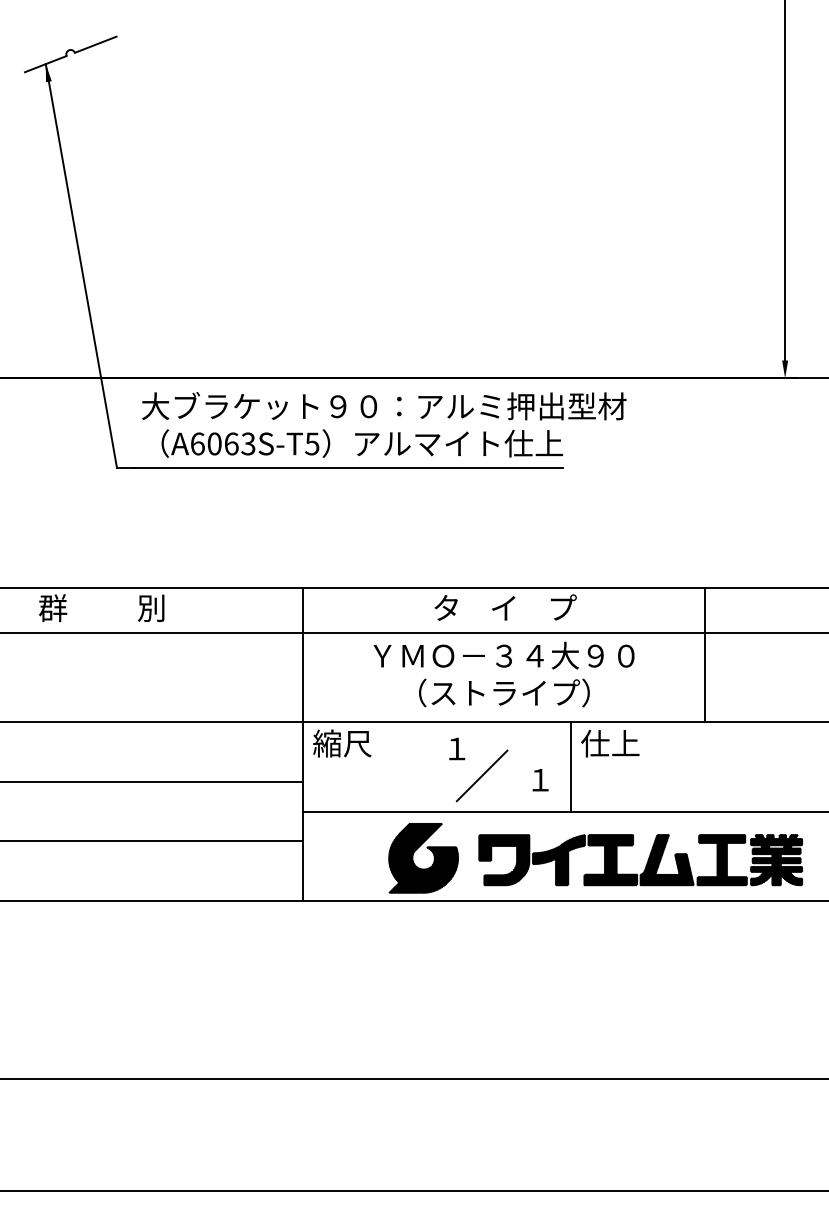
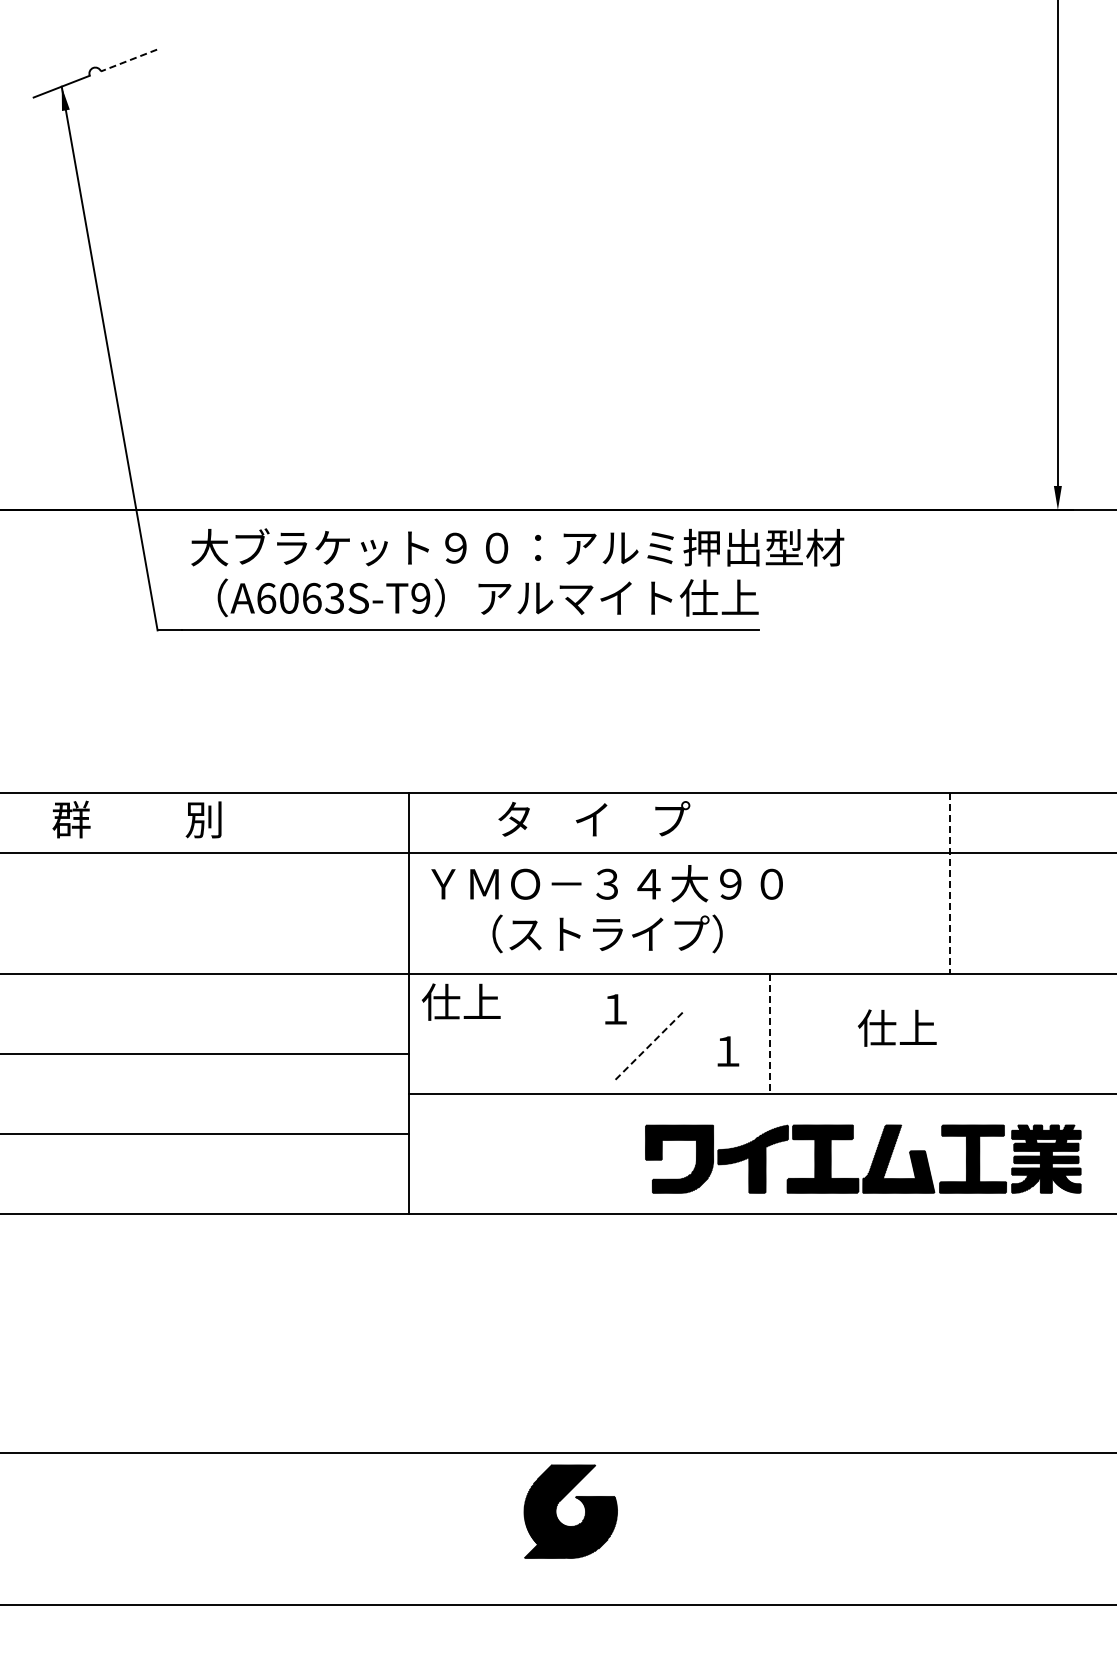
line: (95, 44) -> (128, 60), solid -> dashed
text: (312, 443) -> (420, 597), A6063S-T5 -> A6063S-T9
text: (505, 607) -> (594, 818), moved
line: (705, 655) -> (950, 883), solid -> dashed
text: (503, 674) -> (606, 909), moved
text: (341, 743) -> (460, 1001), 縮尺 -> 仕上
text: (610, 743) -> (897, 1027), moved
line: (571, 767) -> (769, 1034), solid -> dashed
line: (482, 775) -> (649, 1045), solid -> dashed
part: (414, 863) -> (558, 1518), moved

